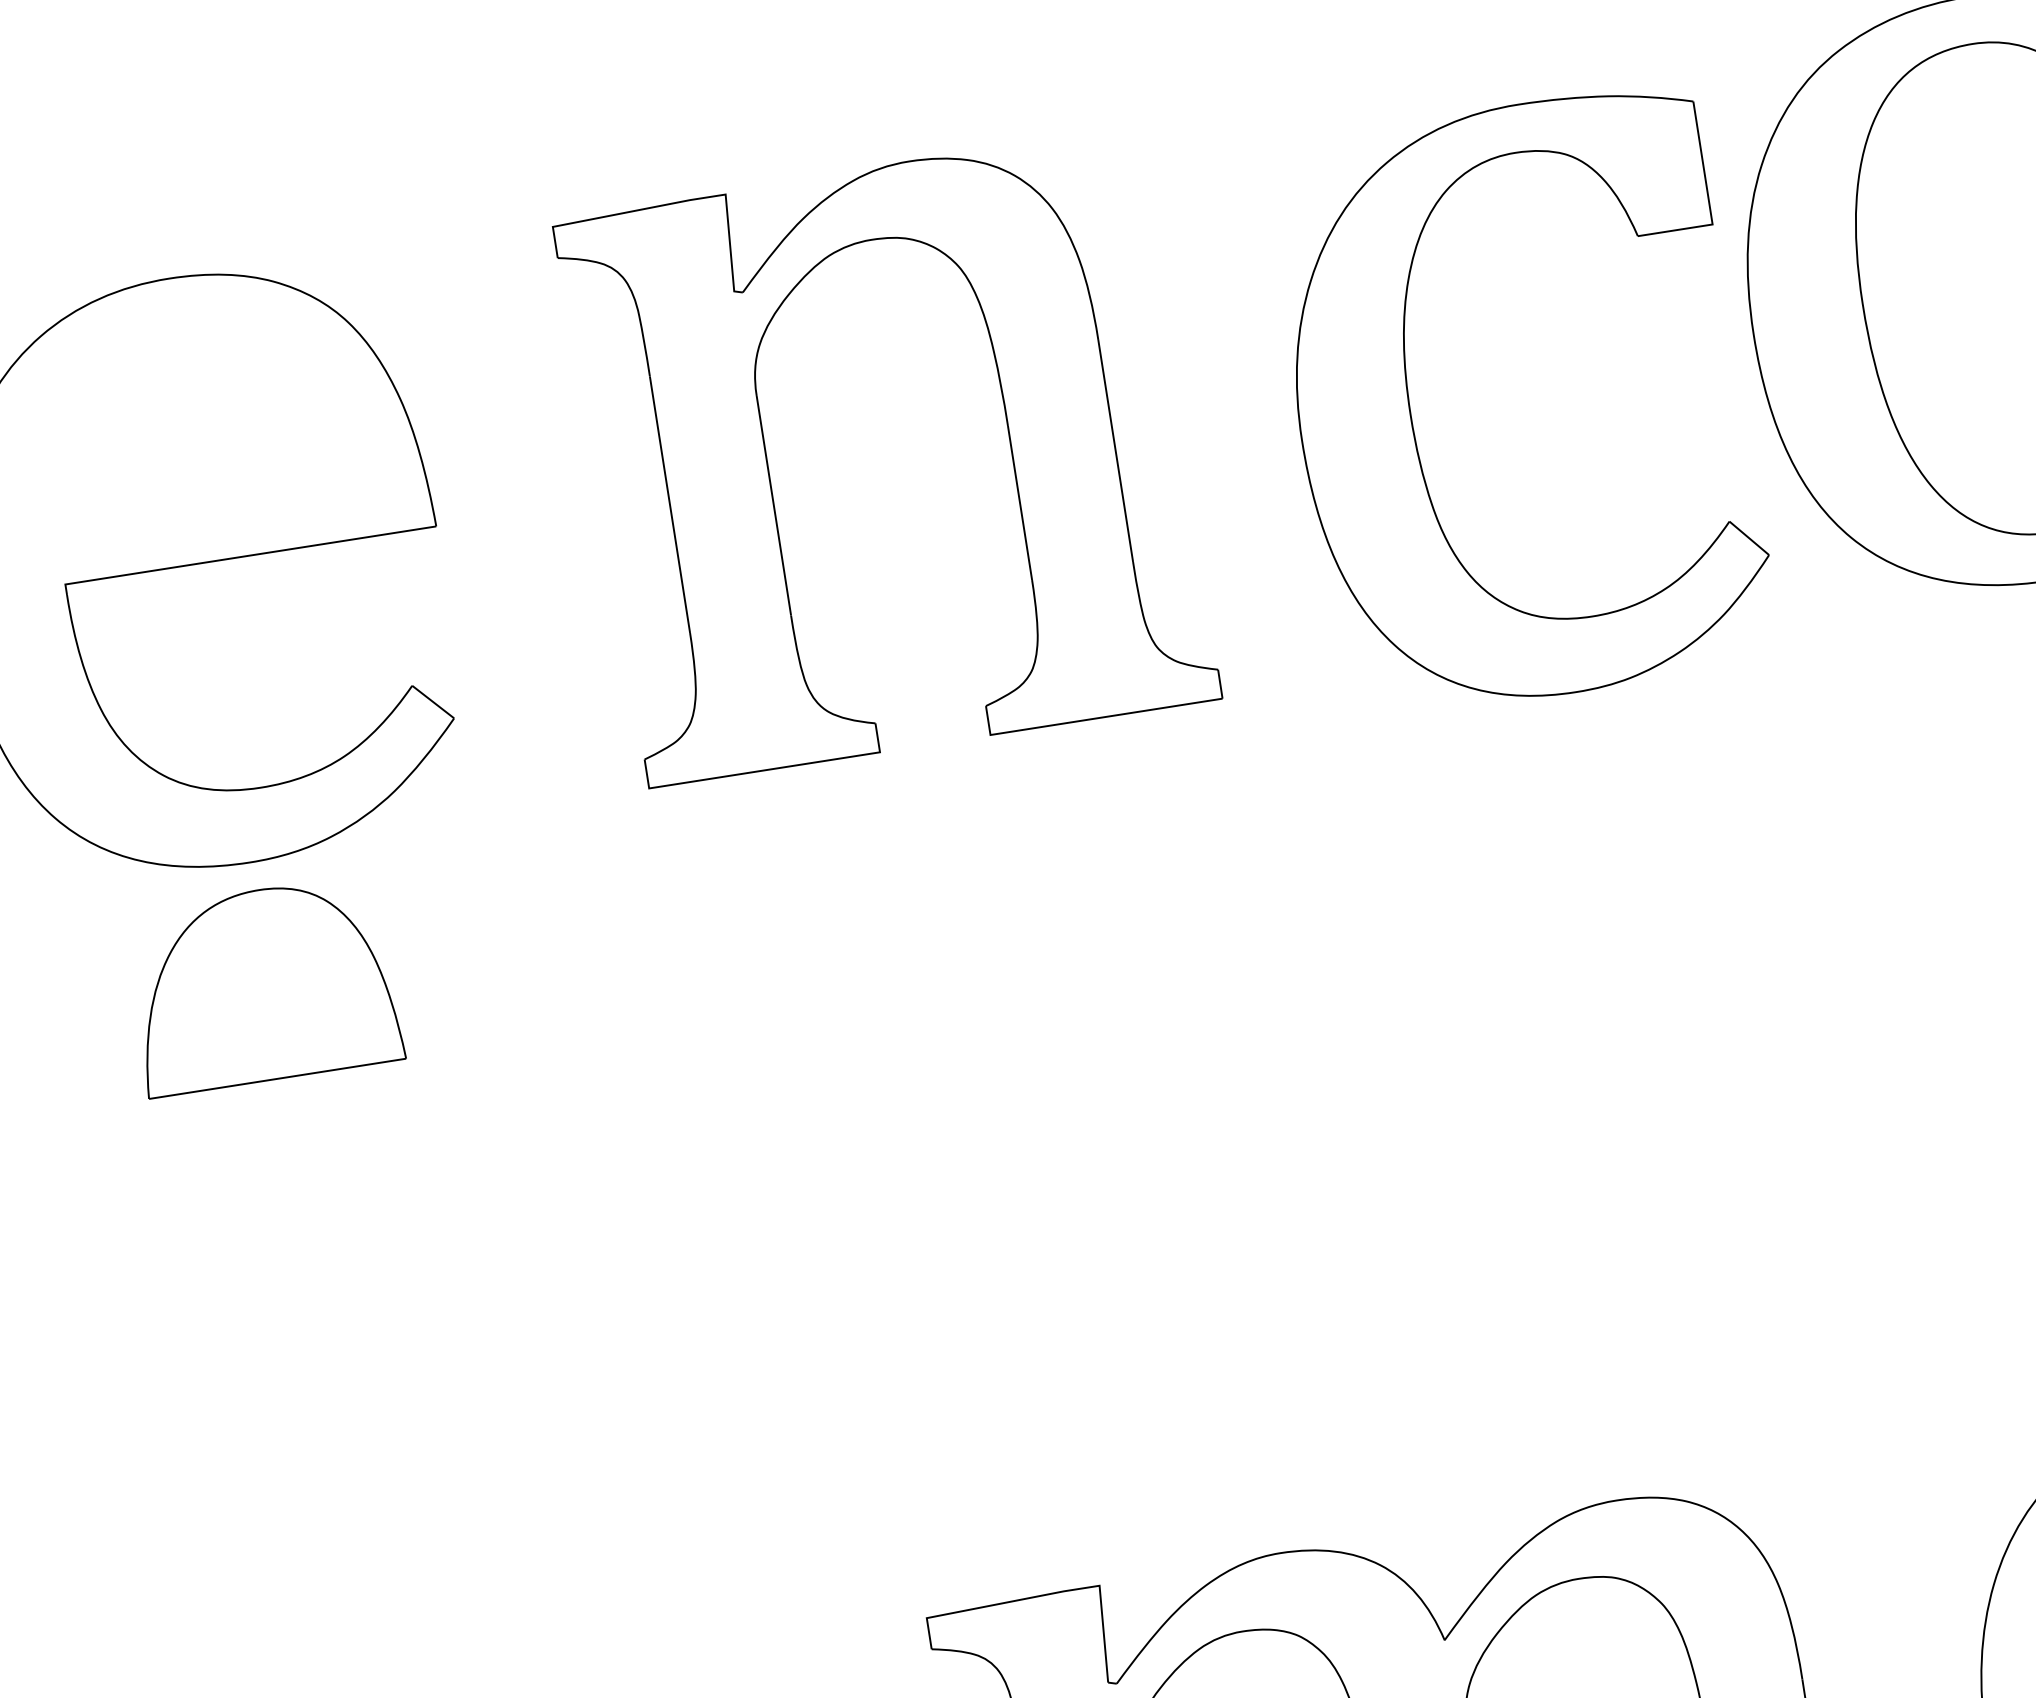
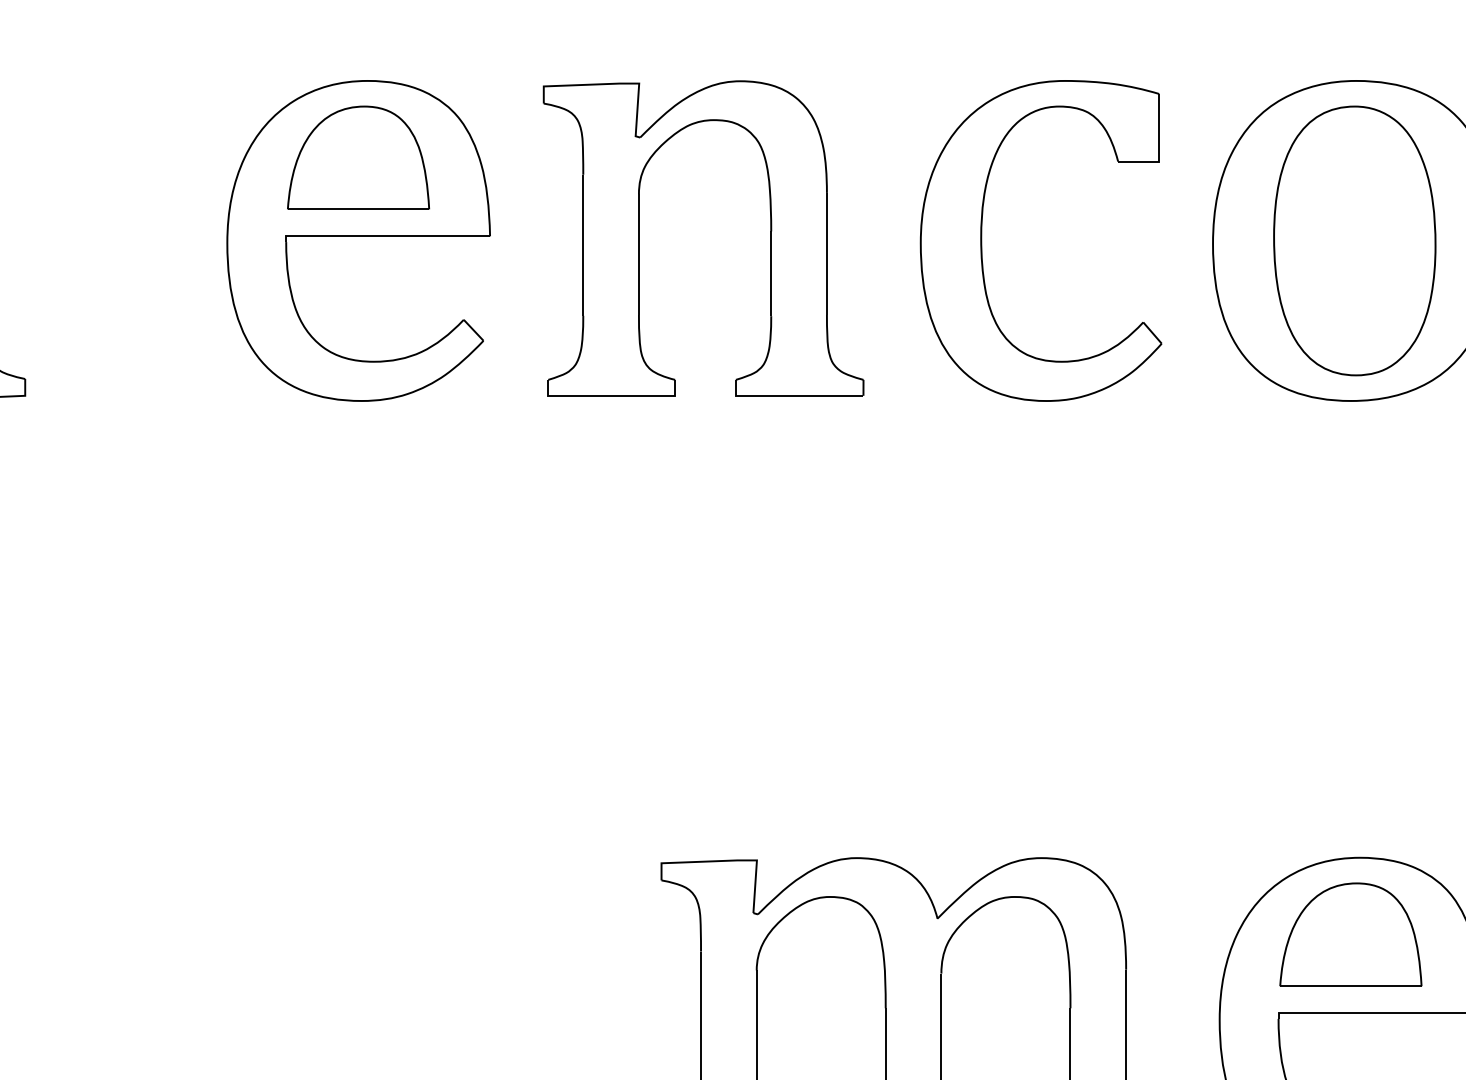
part: (1413, 418) -> (982, 240), moved
part: (770, 476) -> (639, 238), moved
part: (262, 984) -> (358, 157), moved

